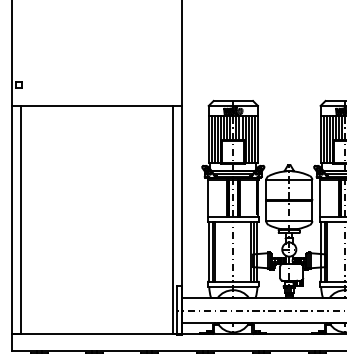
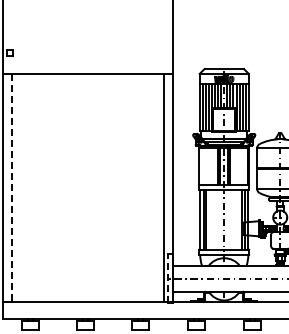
line: (20, 220) -> (11, 188), solid -> dashed
line: (177, 310) -> (168, 278), solid -> dashed

